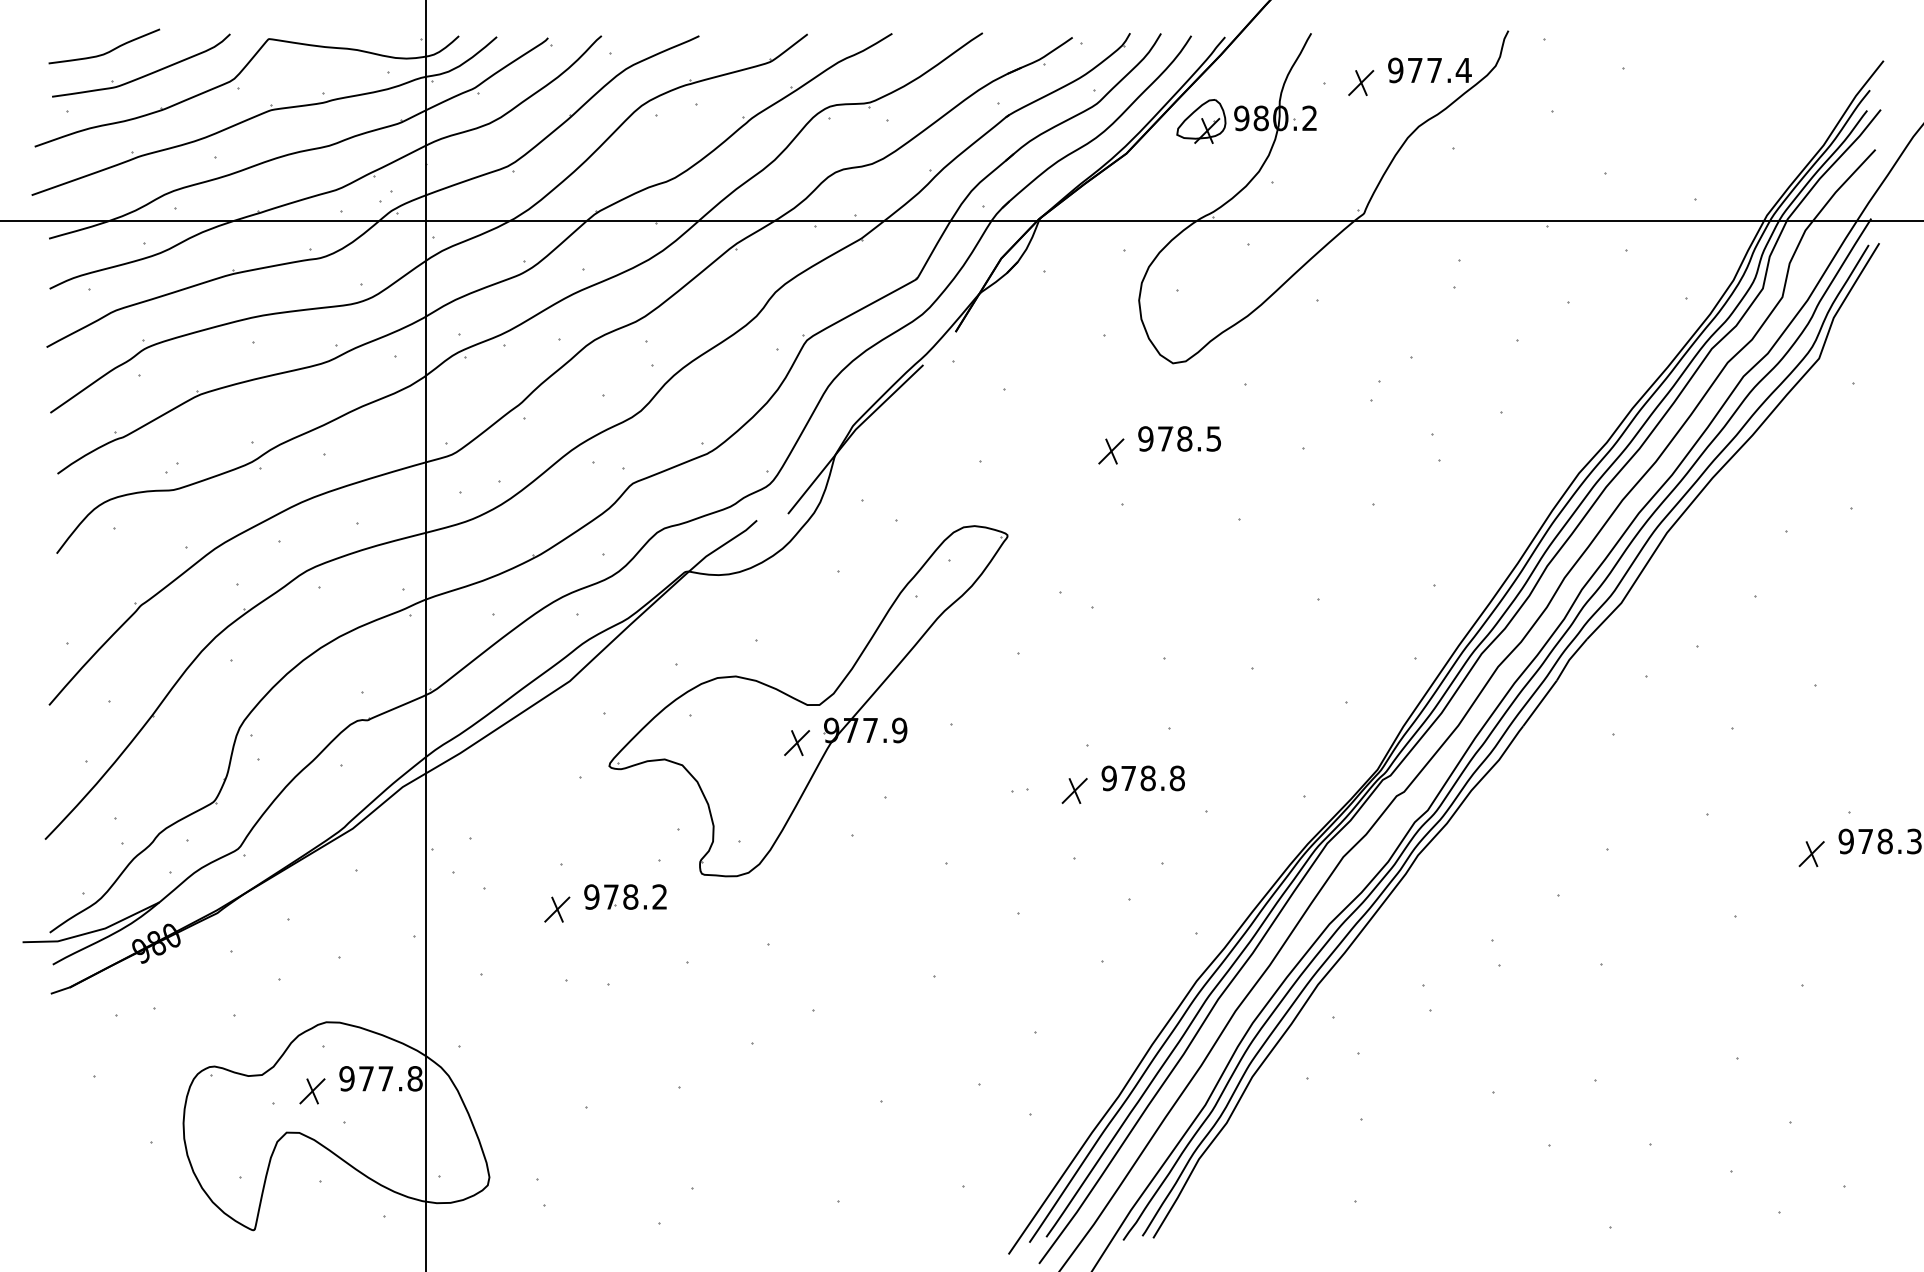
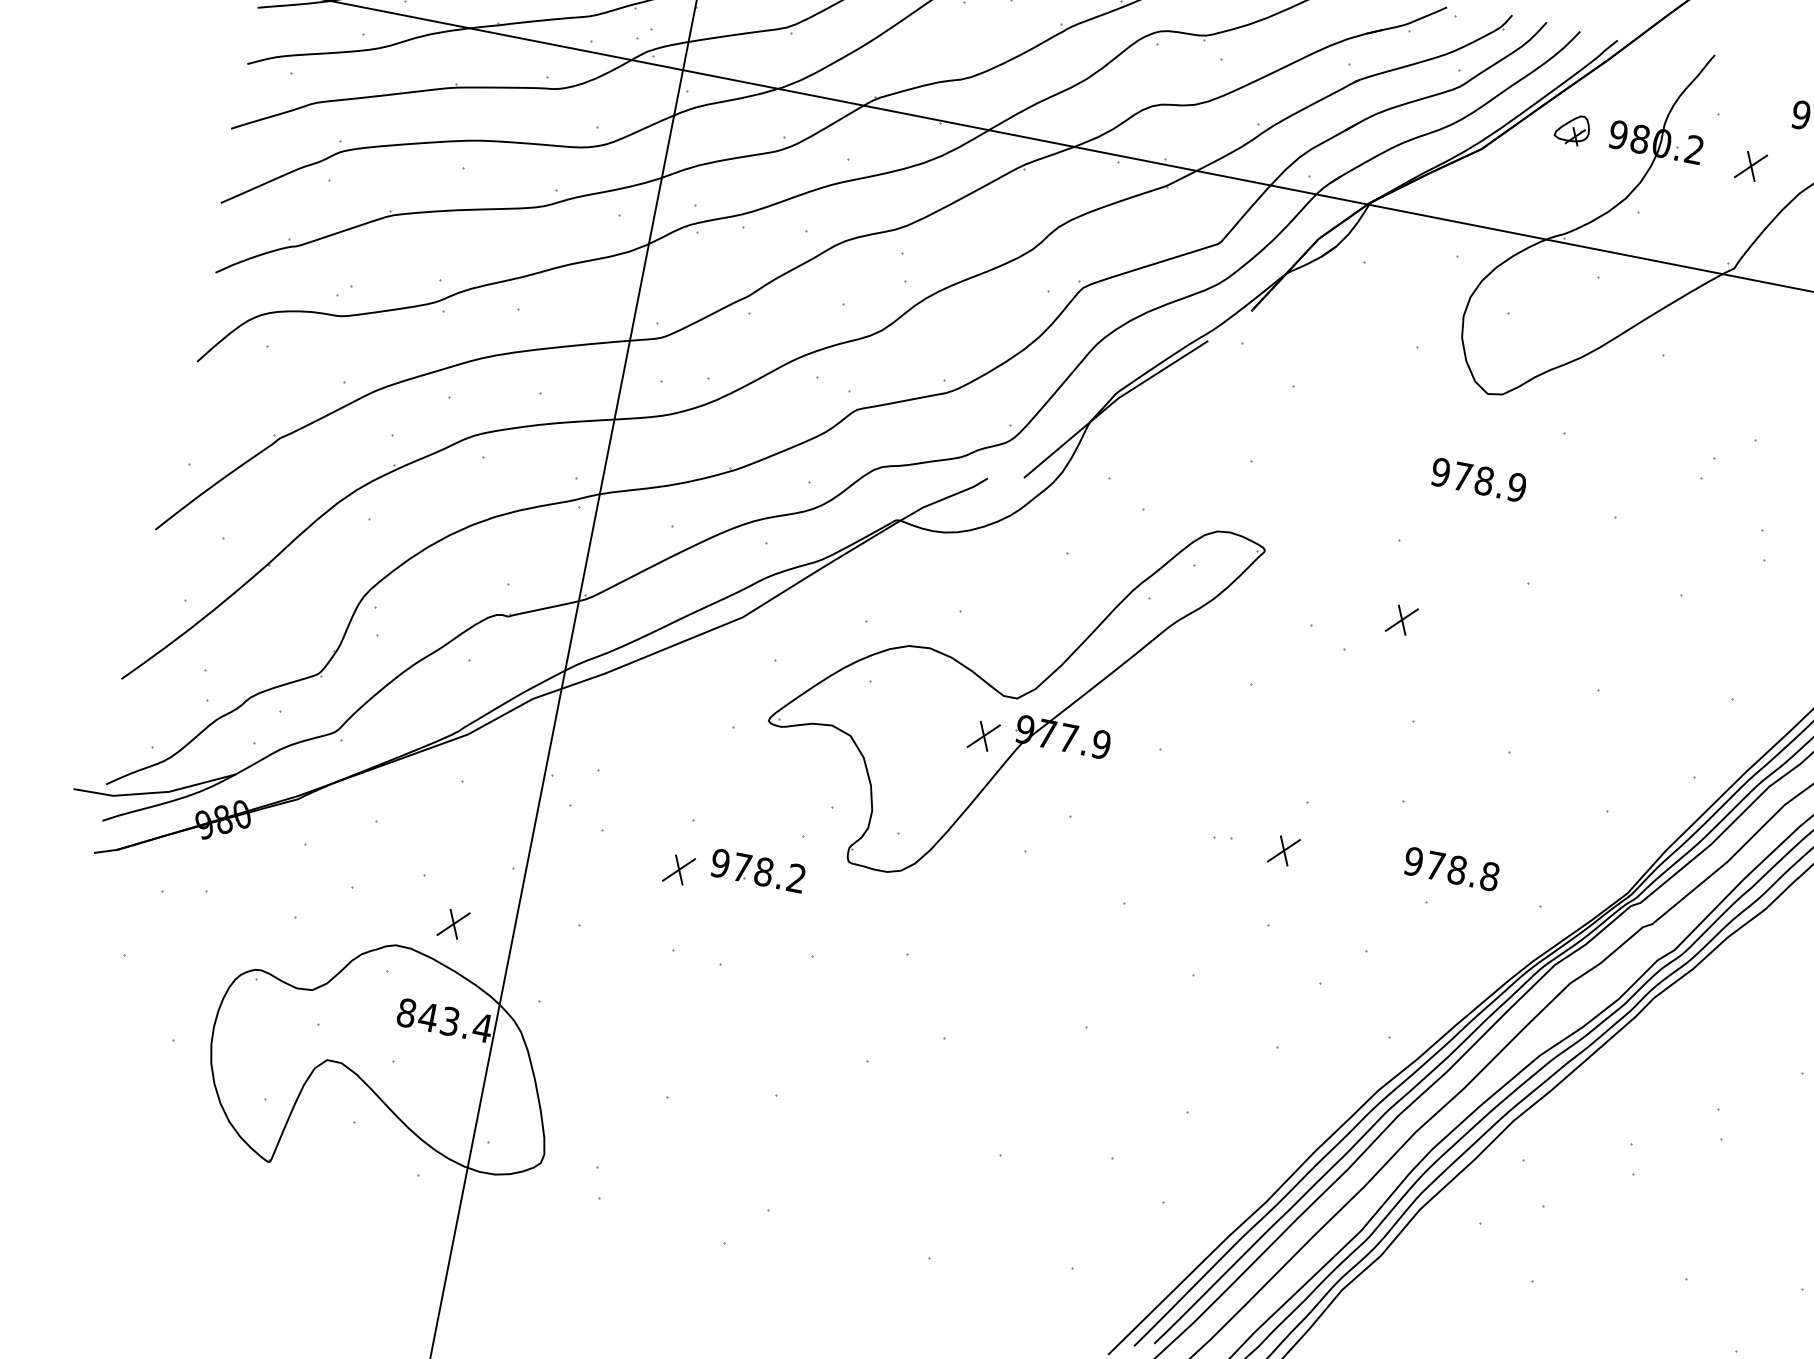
part: (1361, 82) -> (1751, 165), moved
part: (1201, 121) -> (1572, 129), size x0.6
text: (1213, 438) -> (1516, 486), 978.5 -> 978.9
part: (1111, 451) -> (1402, 620), moved
text: (1142, 778) -> (1450, 869), moved
text: (381, 1078) -> (445, 1020), 977.8 -> 843.4
part: (312, 1091) -> (453, 924), moved

